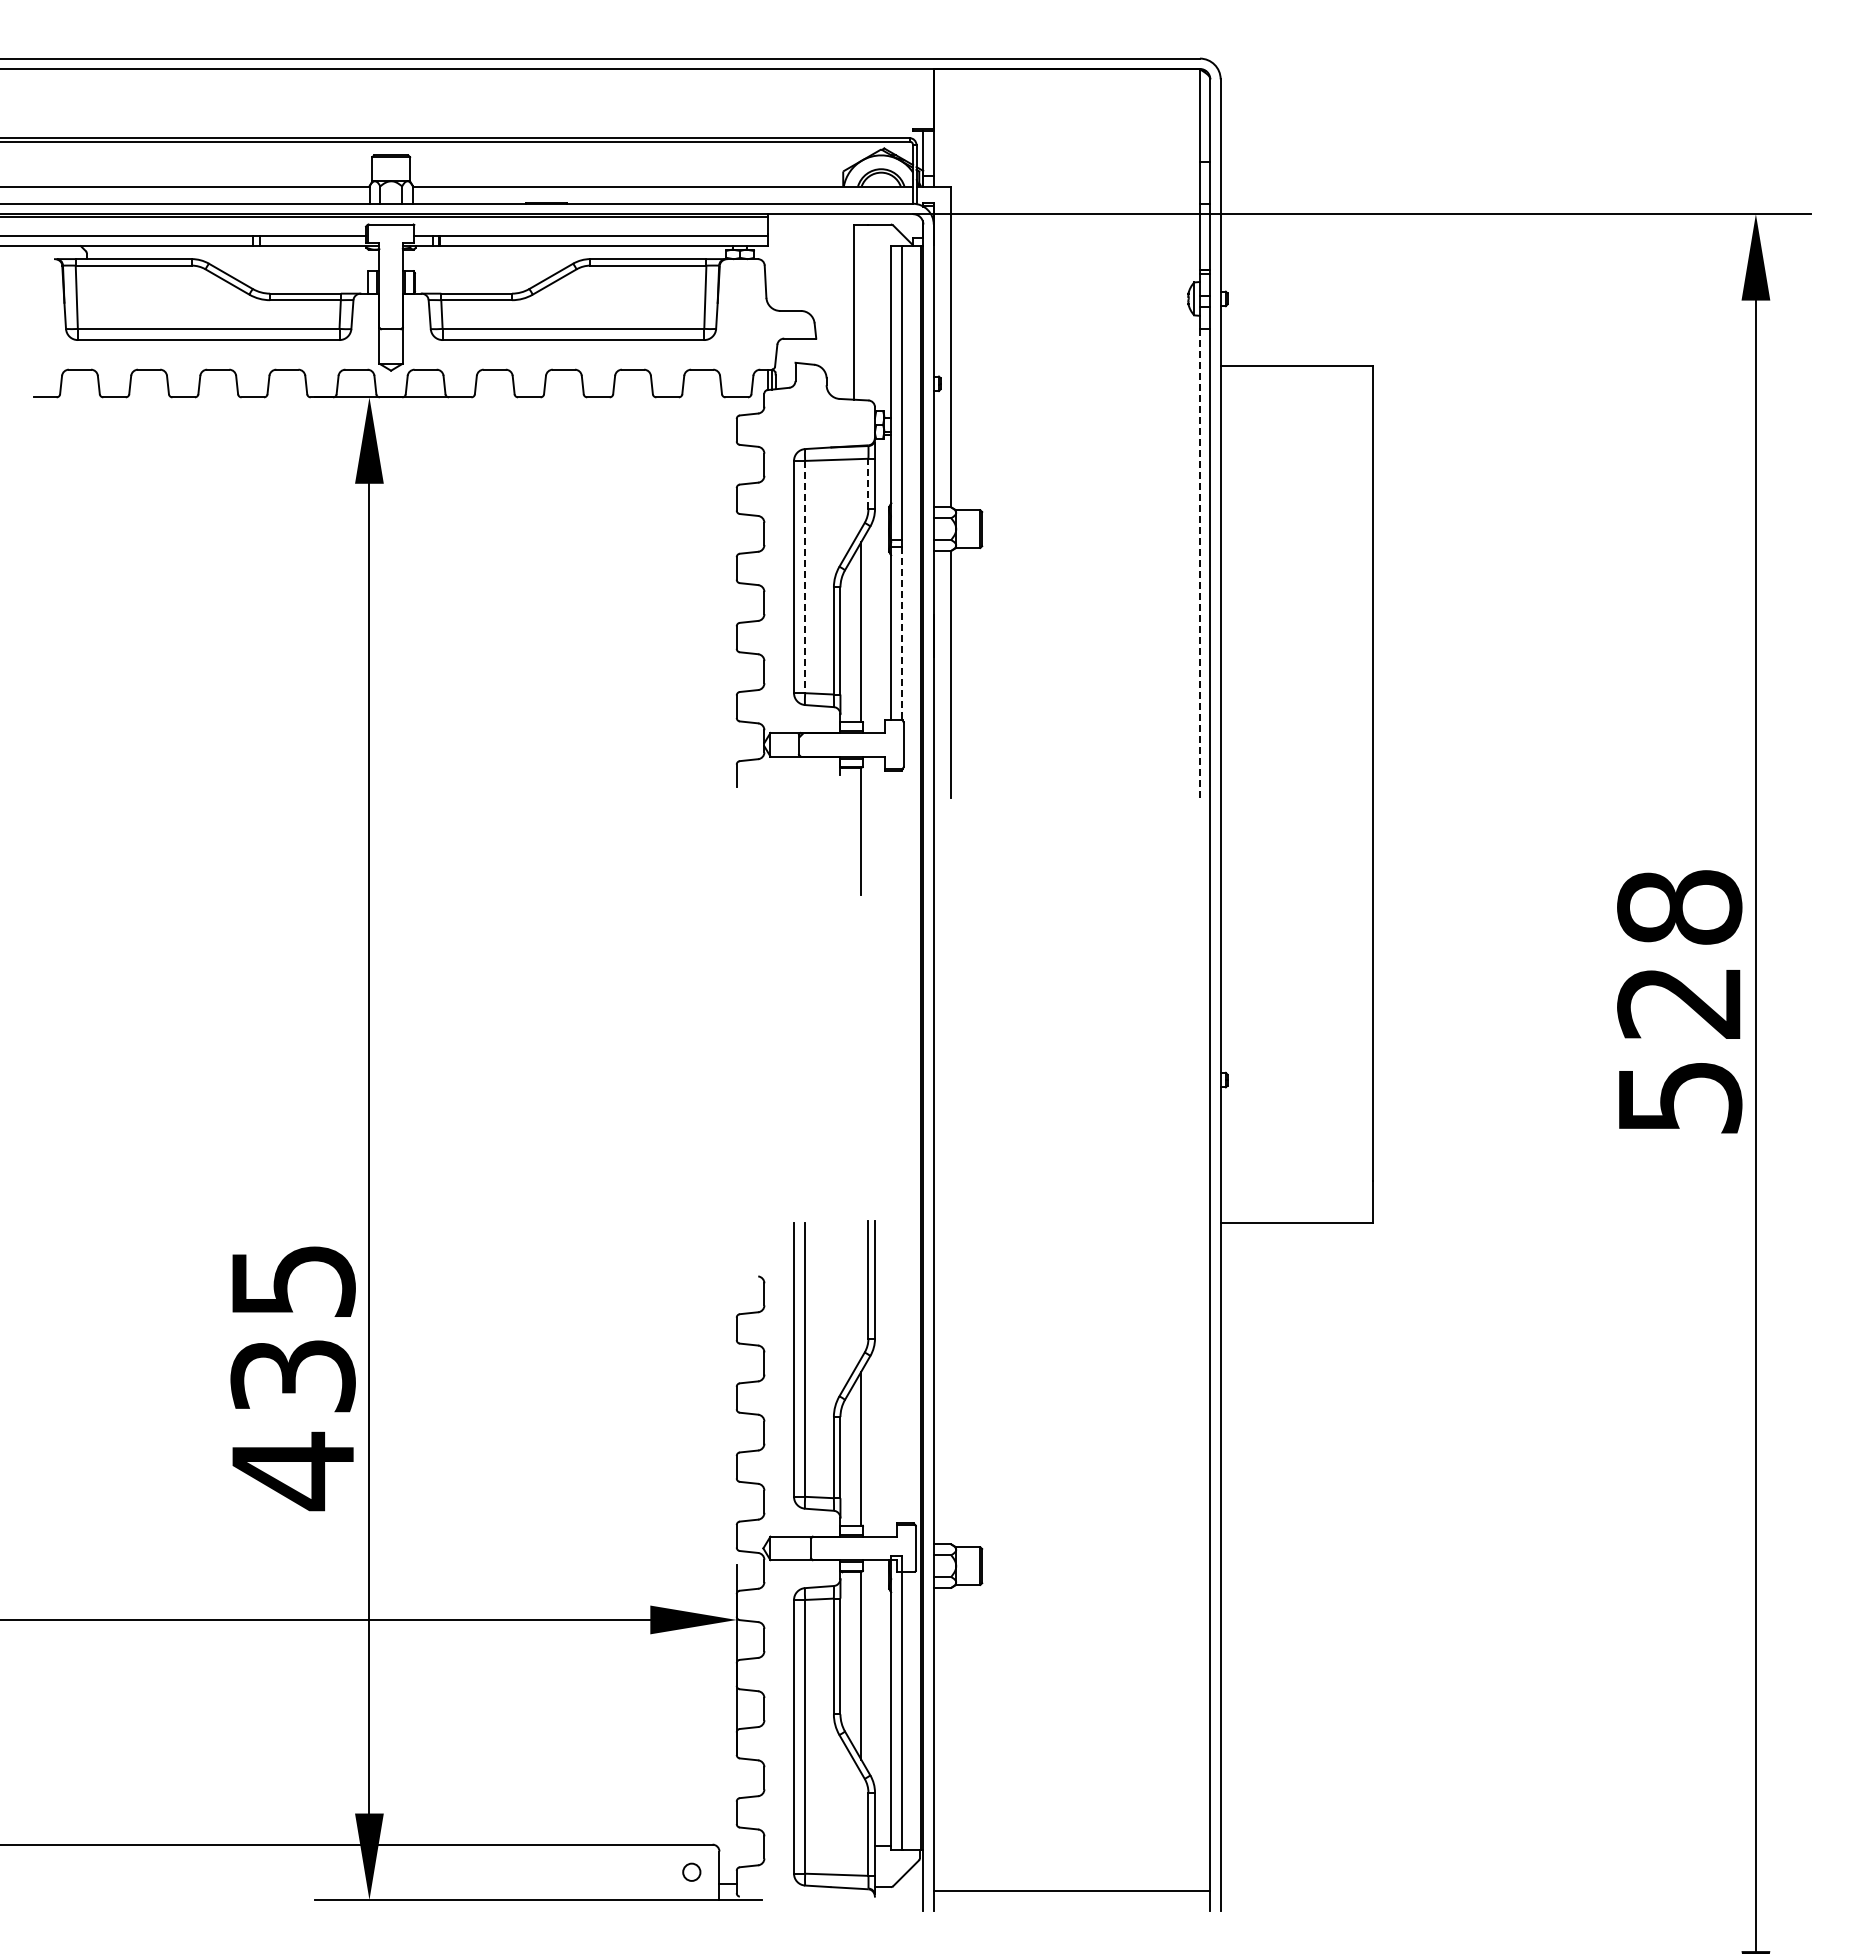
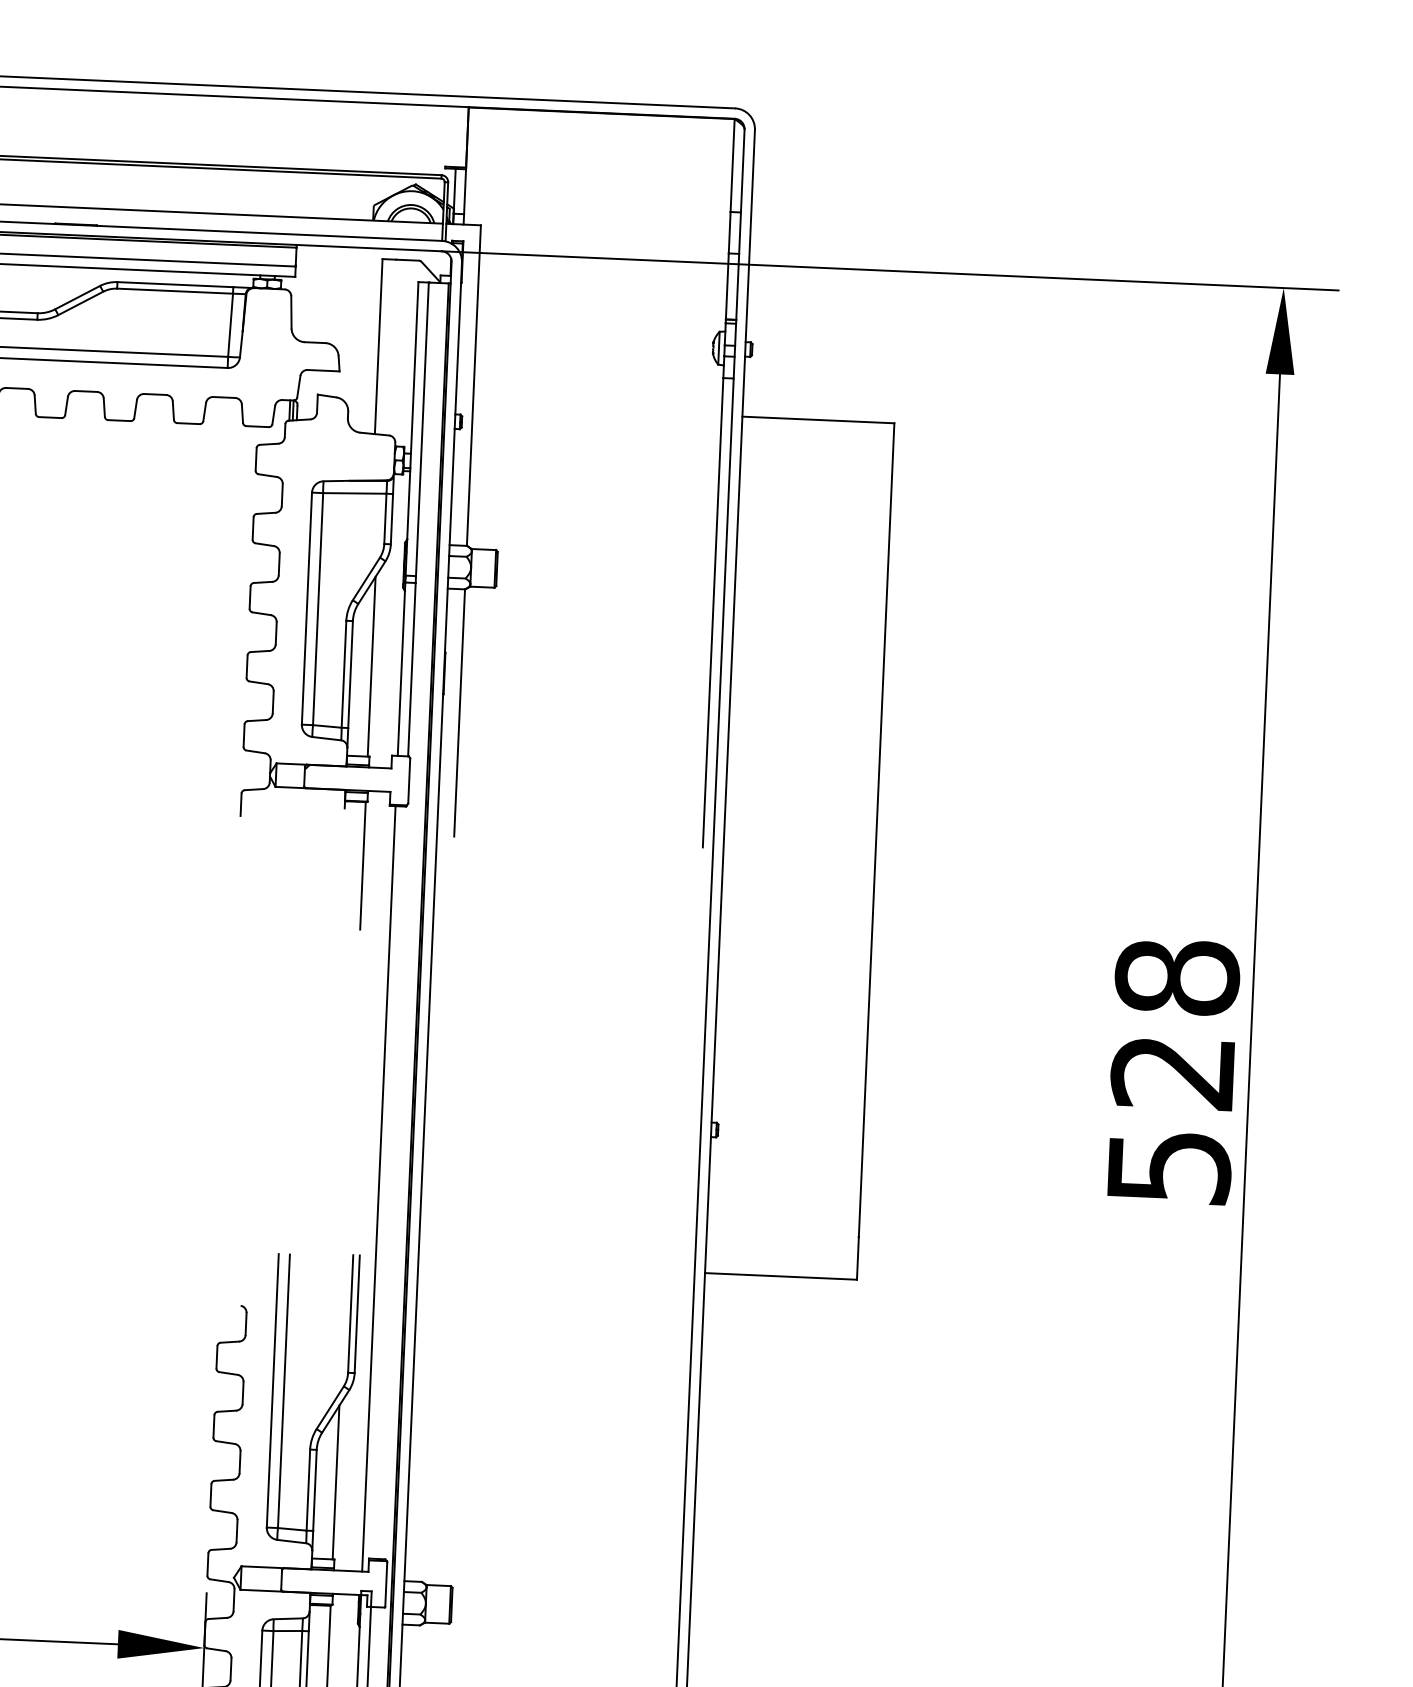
line: (868, 483) -> (385, 518), dashed -> solid
line: (1199, 563) -> (712, 612), dashed -> solid
line: (805, 577) -> (318, 609), dashed -> solid
line: (901, 633) -> (411, 669), dashed -> solid
line: (891, 1153) -> (379, 1188), added

